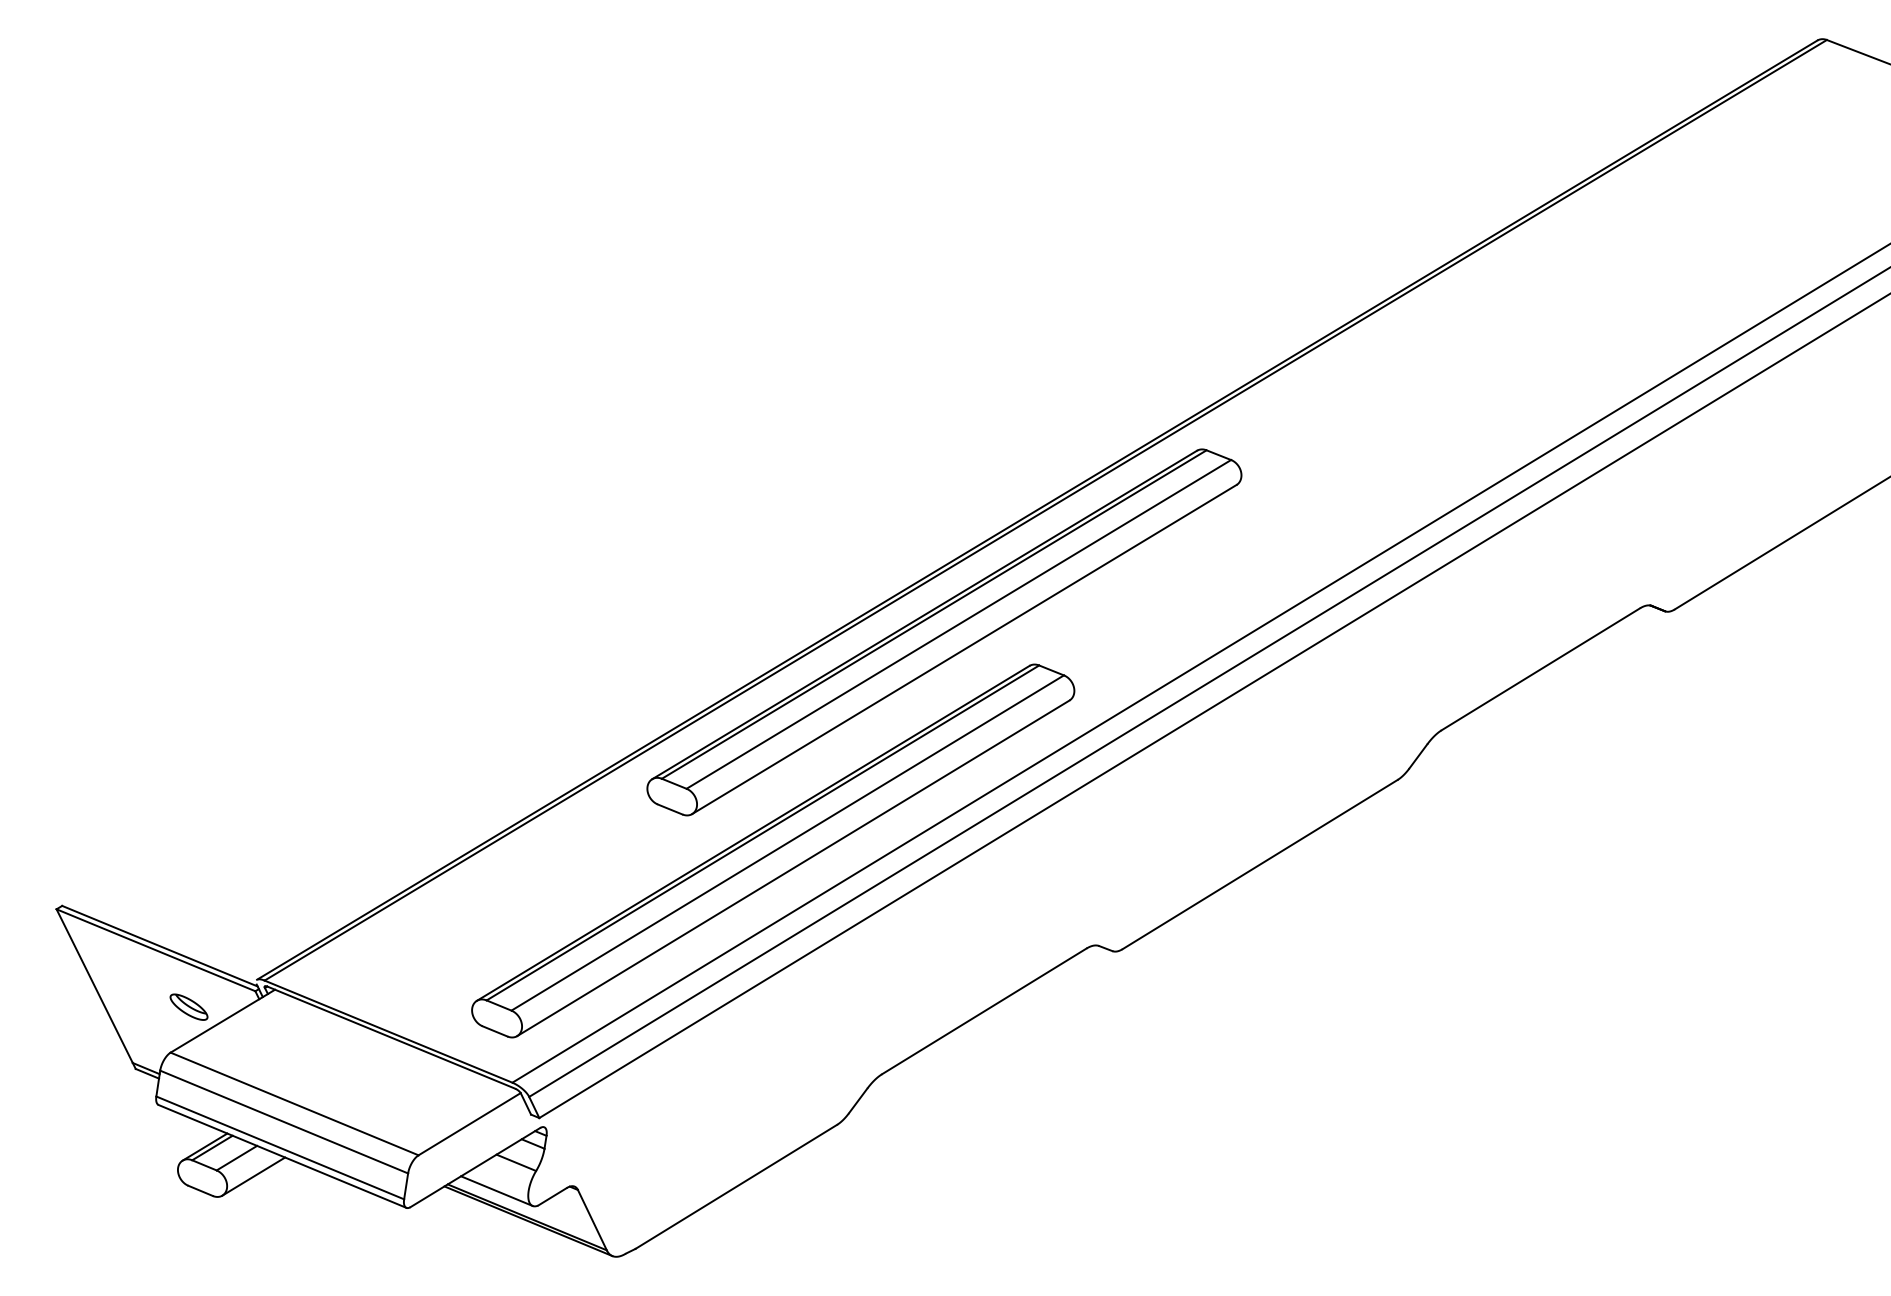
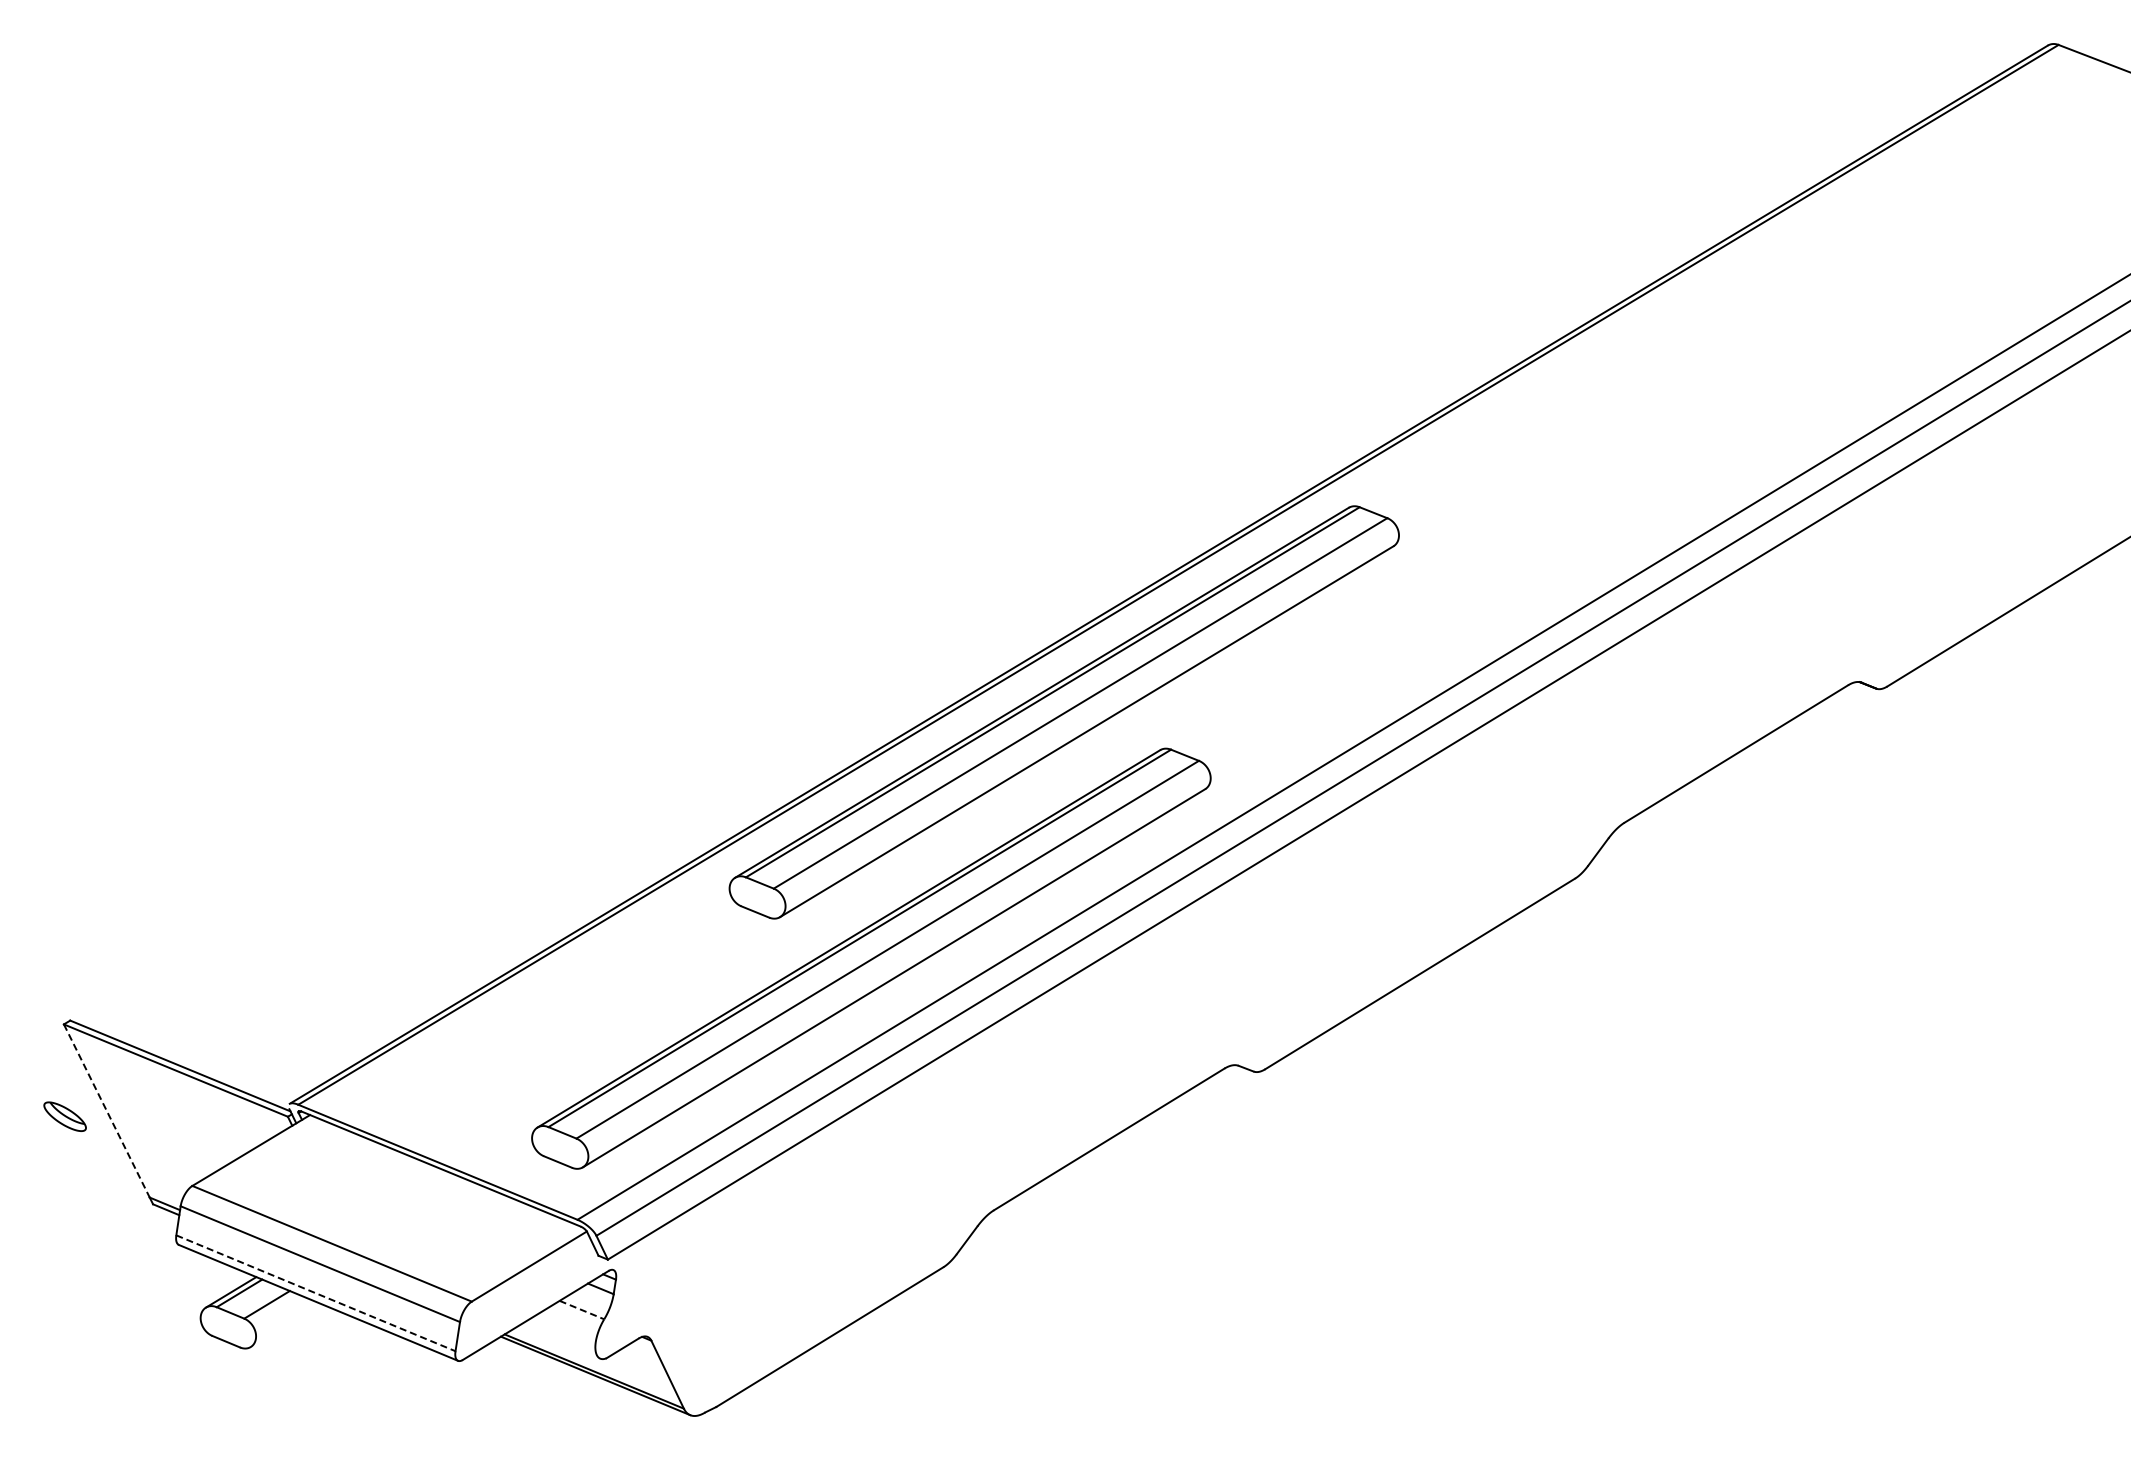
line: (94, 985) -> (106, 1110), solid -> dashed
part: (188, 1006) -> (64, 1116), moved
line: (280, 1148) -> (316, 1293), solid -> dashed
line: (516, 1163) -> (582, 1310), solid -> dashed
line: (253, 1176) -> (285, 1325), removed
line: (496, 1190) -> (559, 1341), removed

